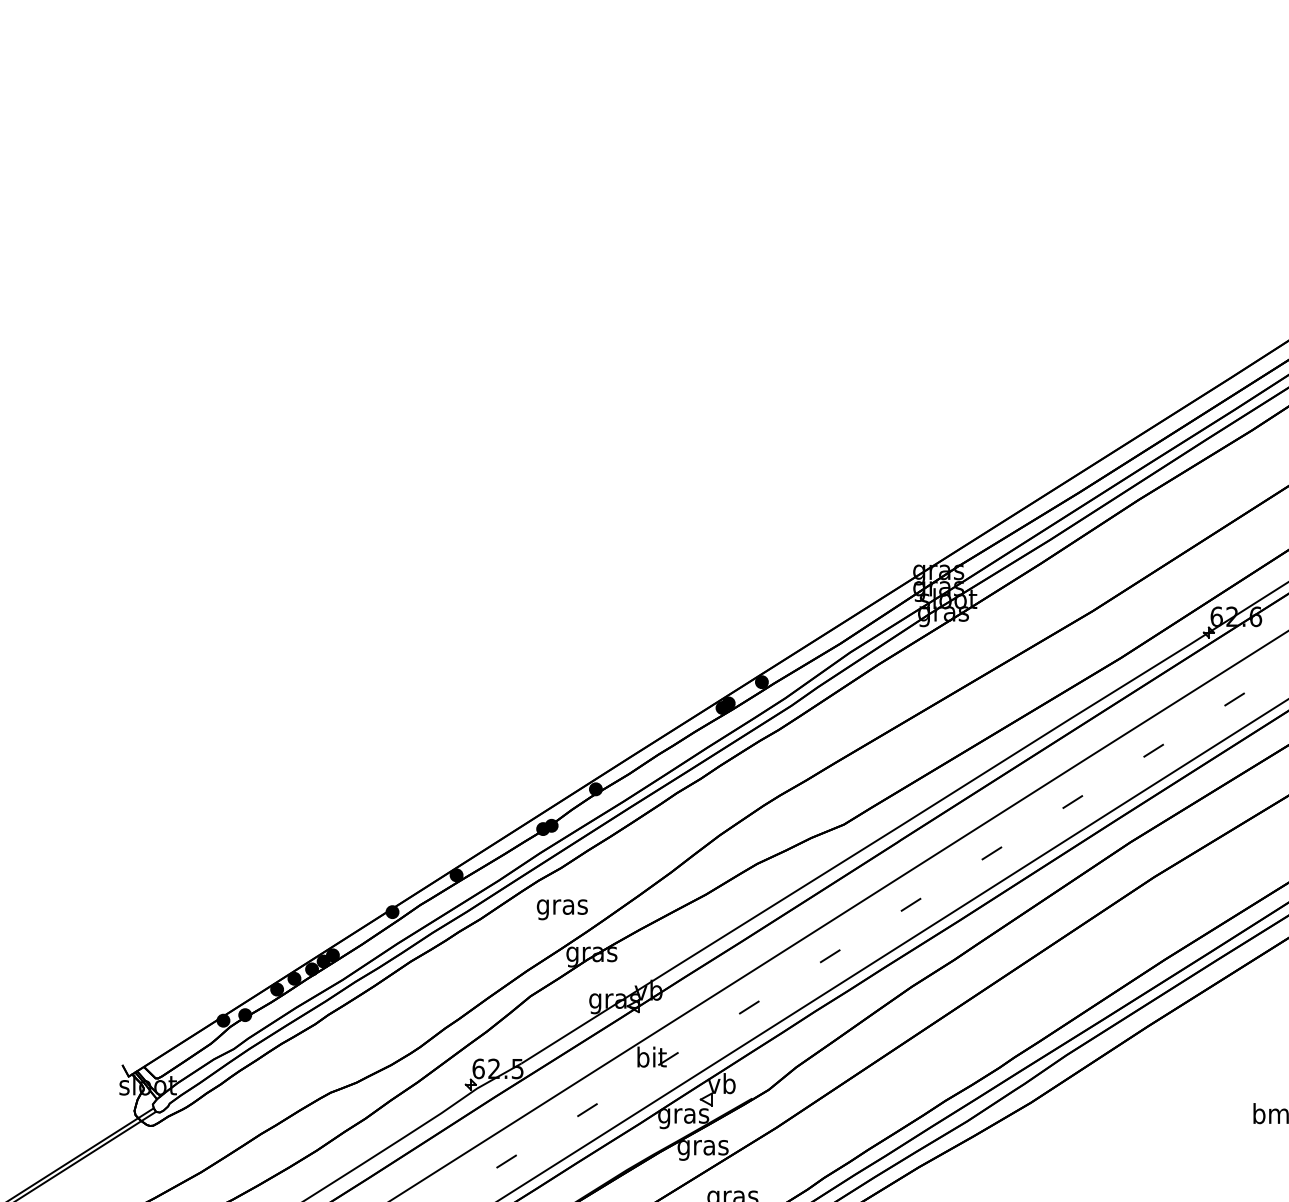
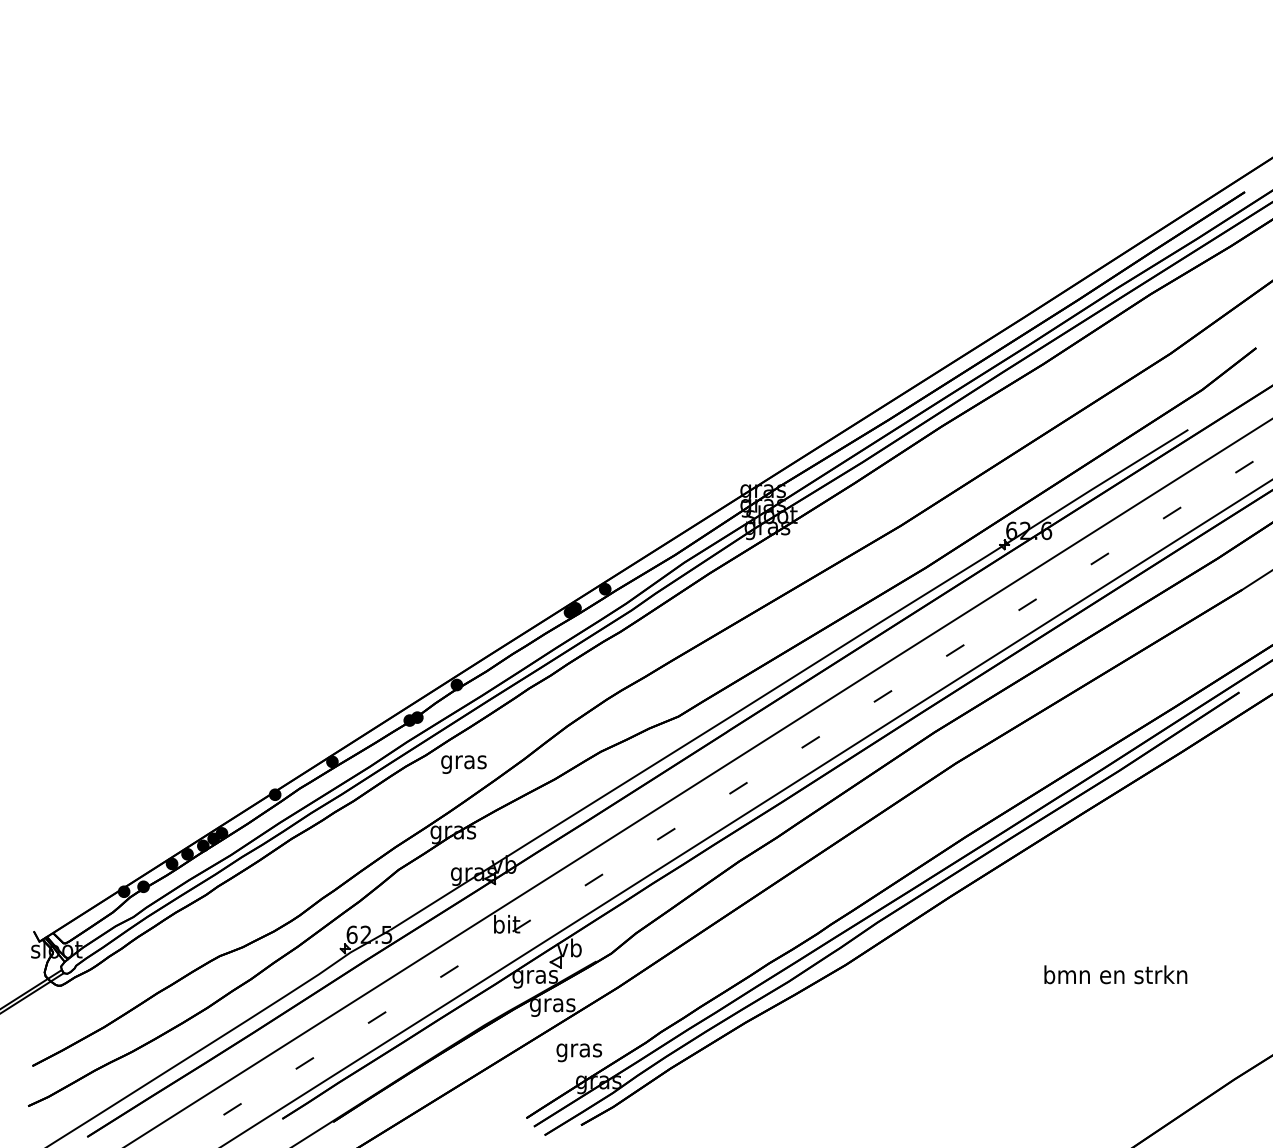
text: (561, 909) -> (463, 764), moved

